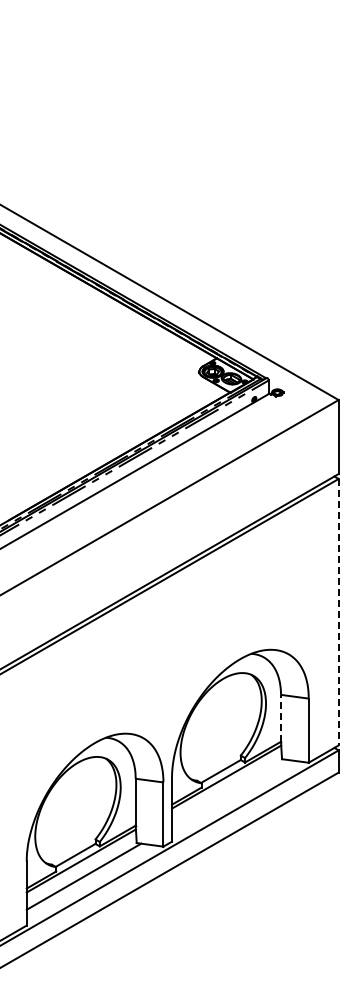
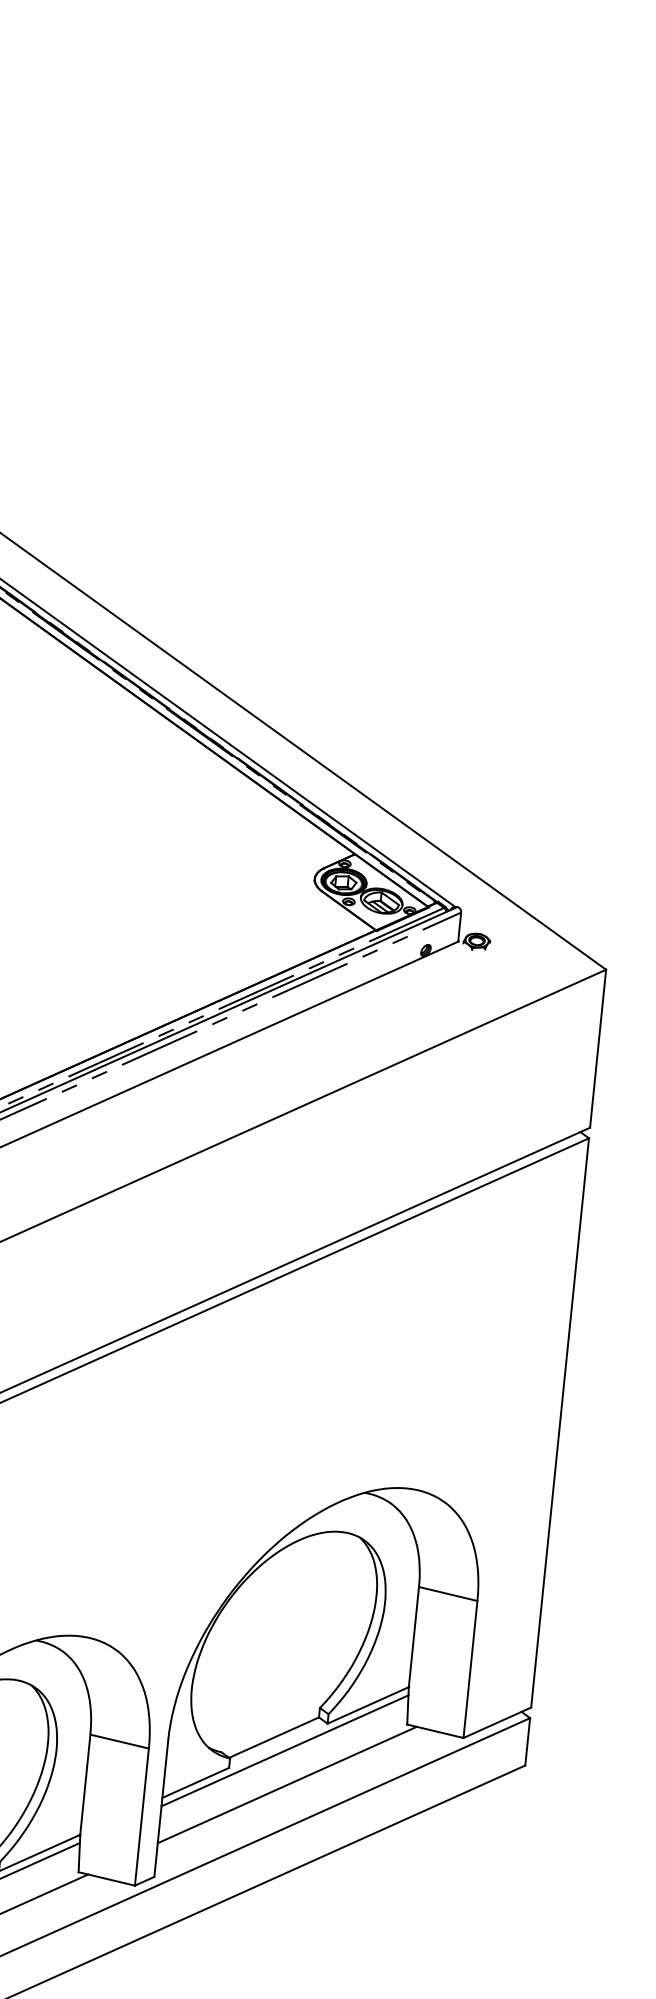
line: (338, 612) -> (559, 1423), dashed -> solid
line: (281, 717) -> (415, 1635), dashed -> solid
line: (229, 792) -> (287, 1784), added

